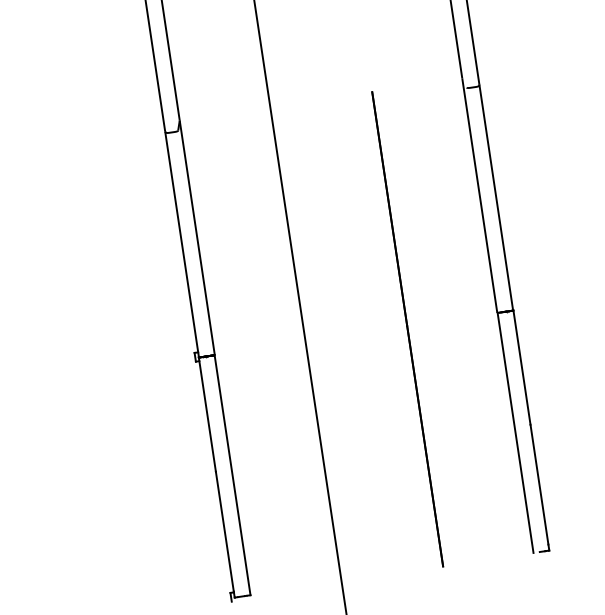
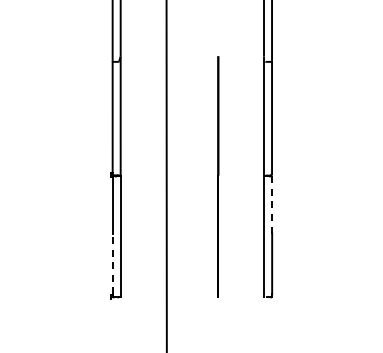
line: (522, 367) -> (272, 204), solid -> dashed
line: (224, 530) -> (112, 263), solid -> dashed

